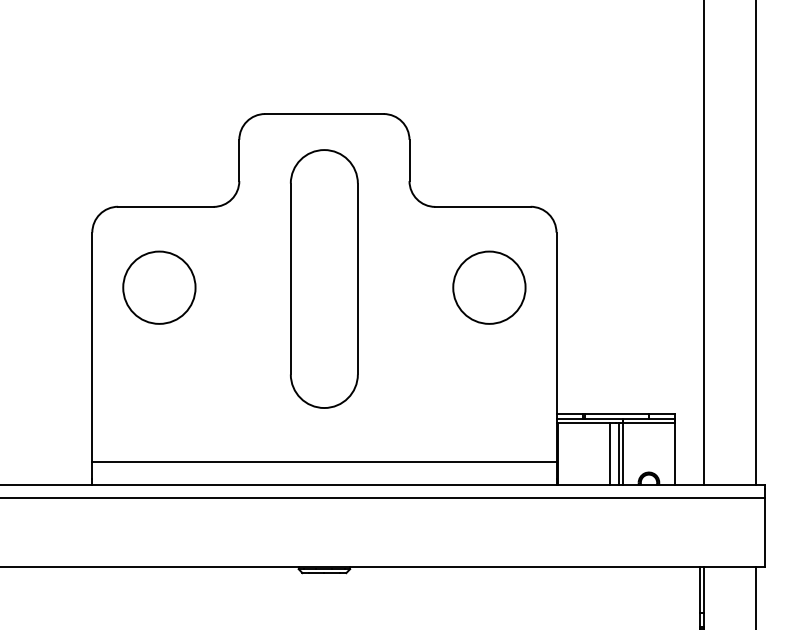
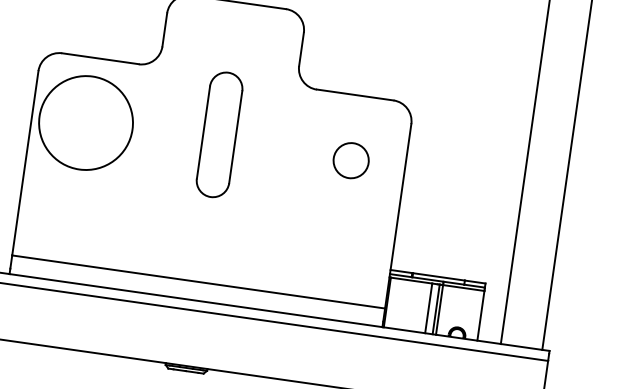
part: (324, 278) -> (219, 134), size x0.6
circle: (159, 287) -> (86, 122), size x1.6
circle: (489, 287) -> (351, 160), size x0.6

